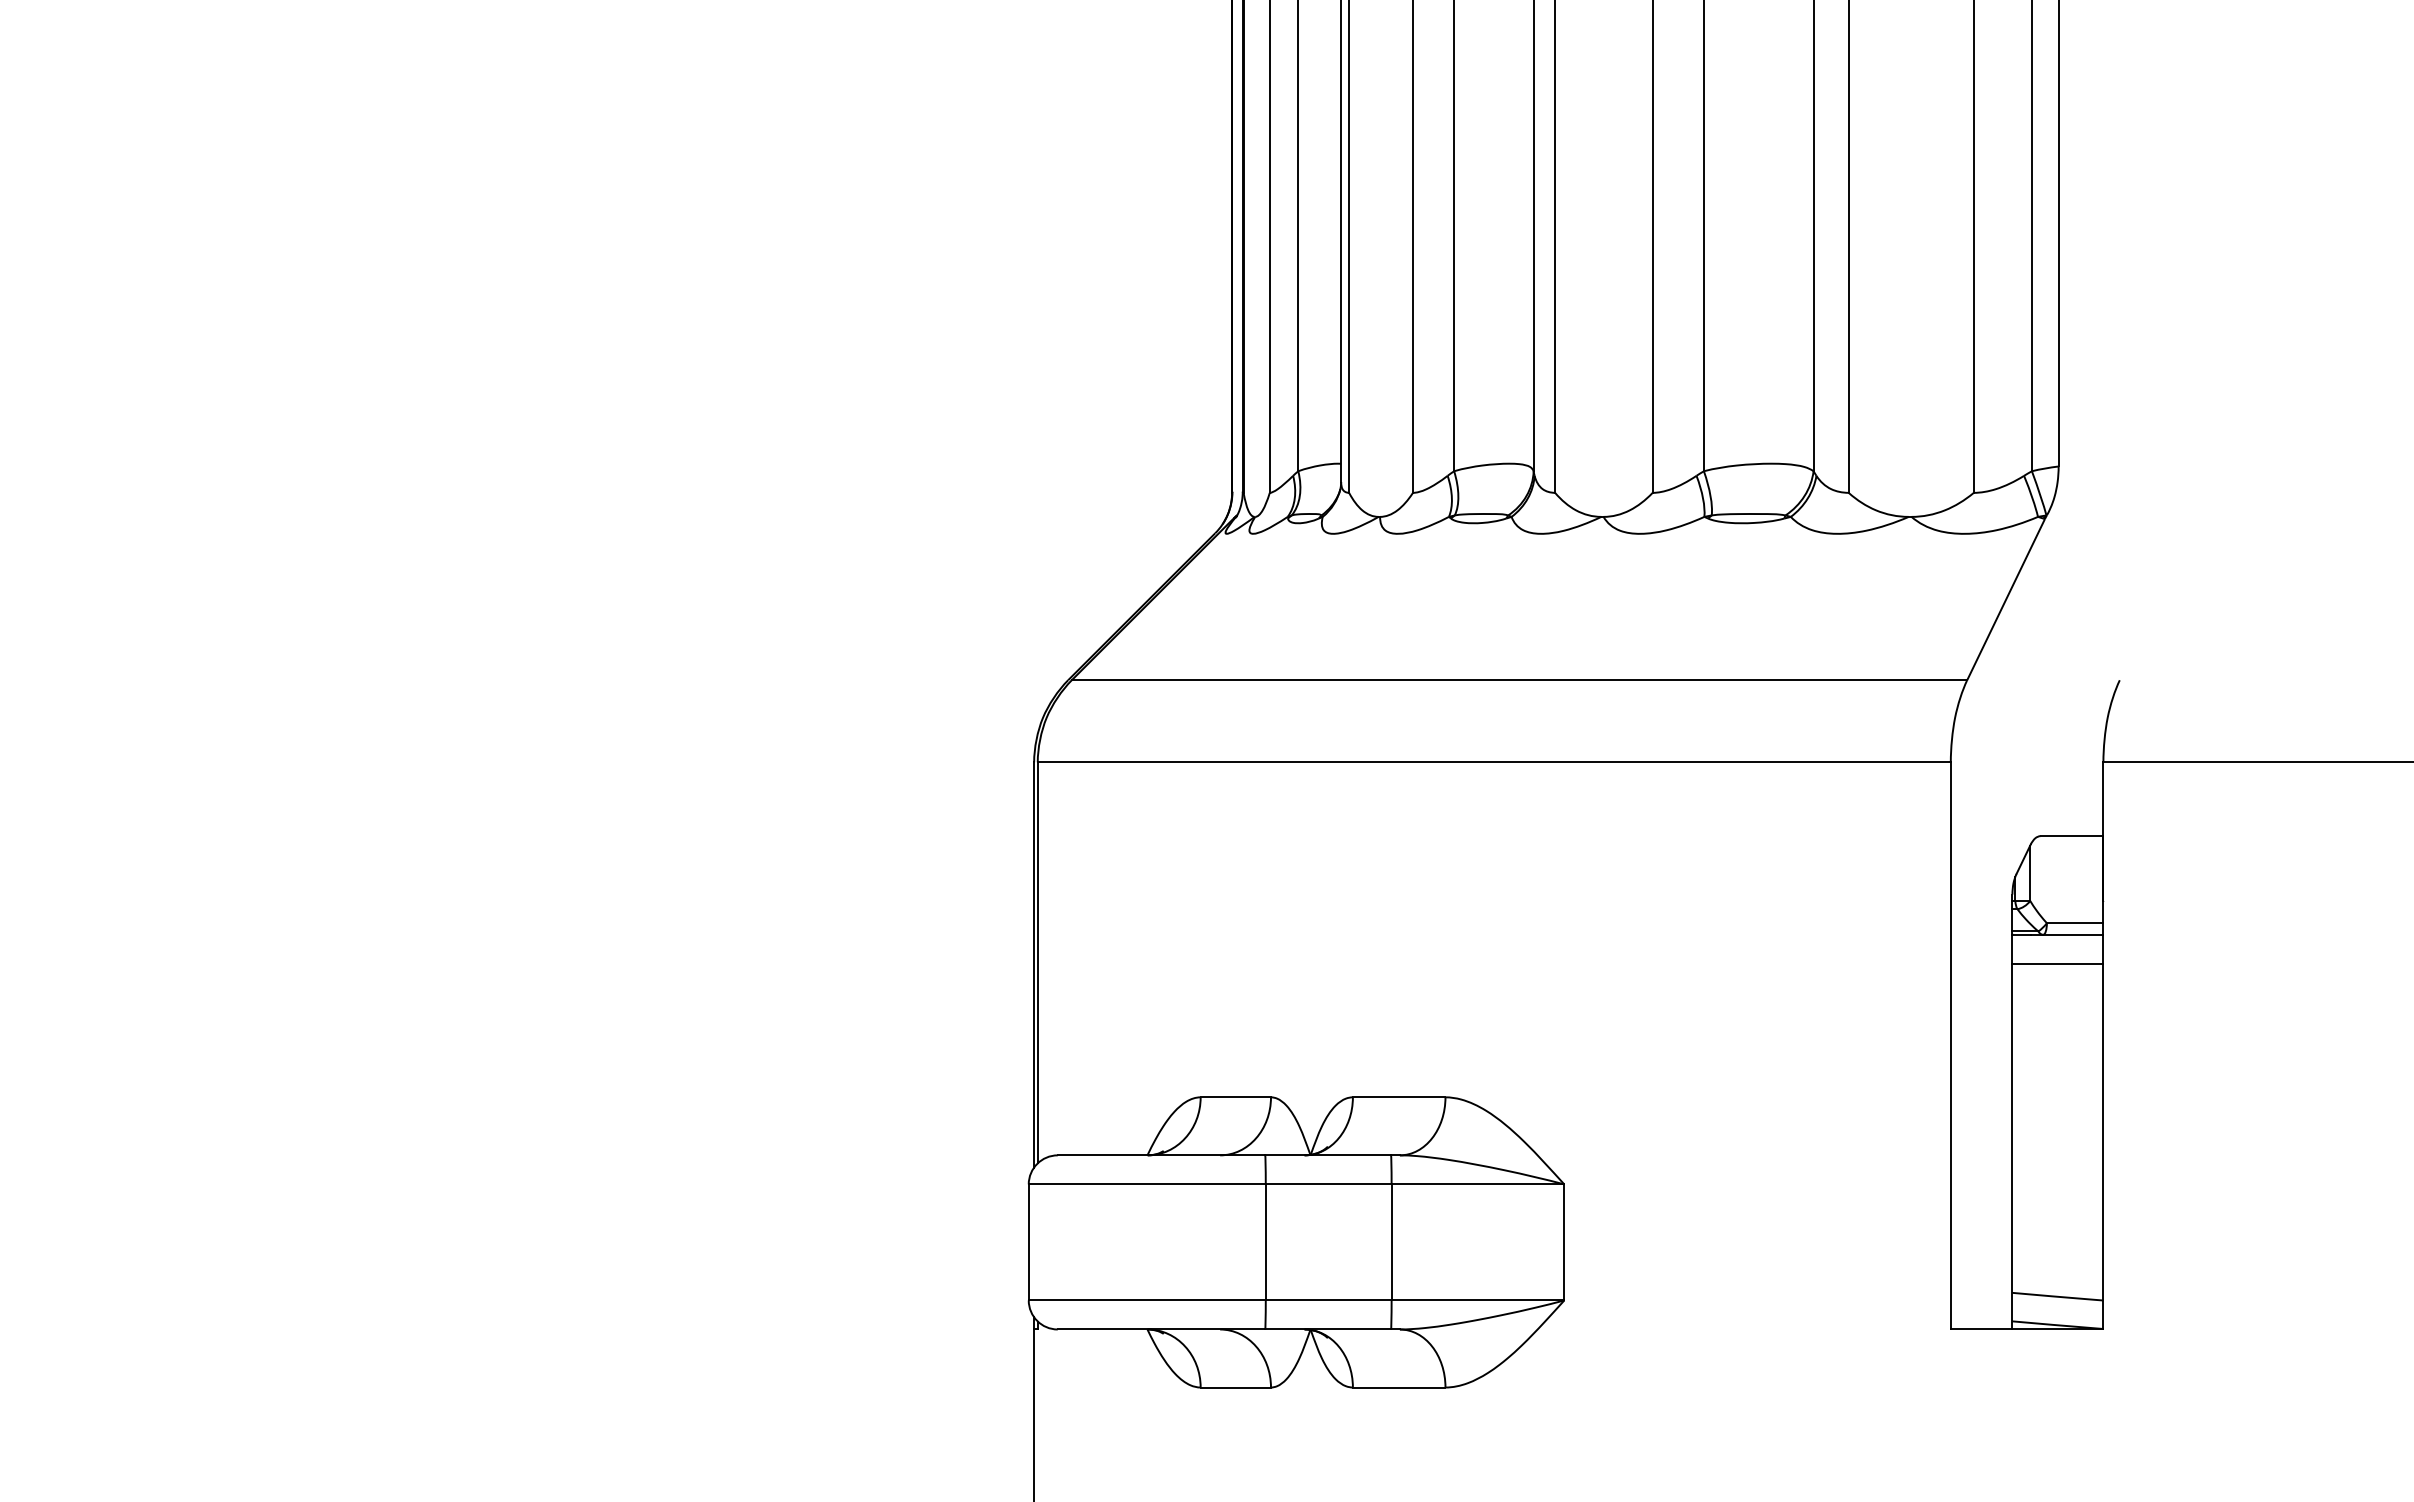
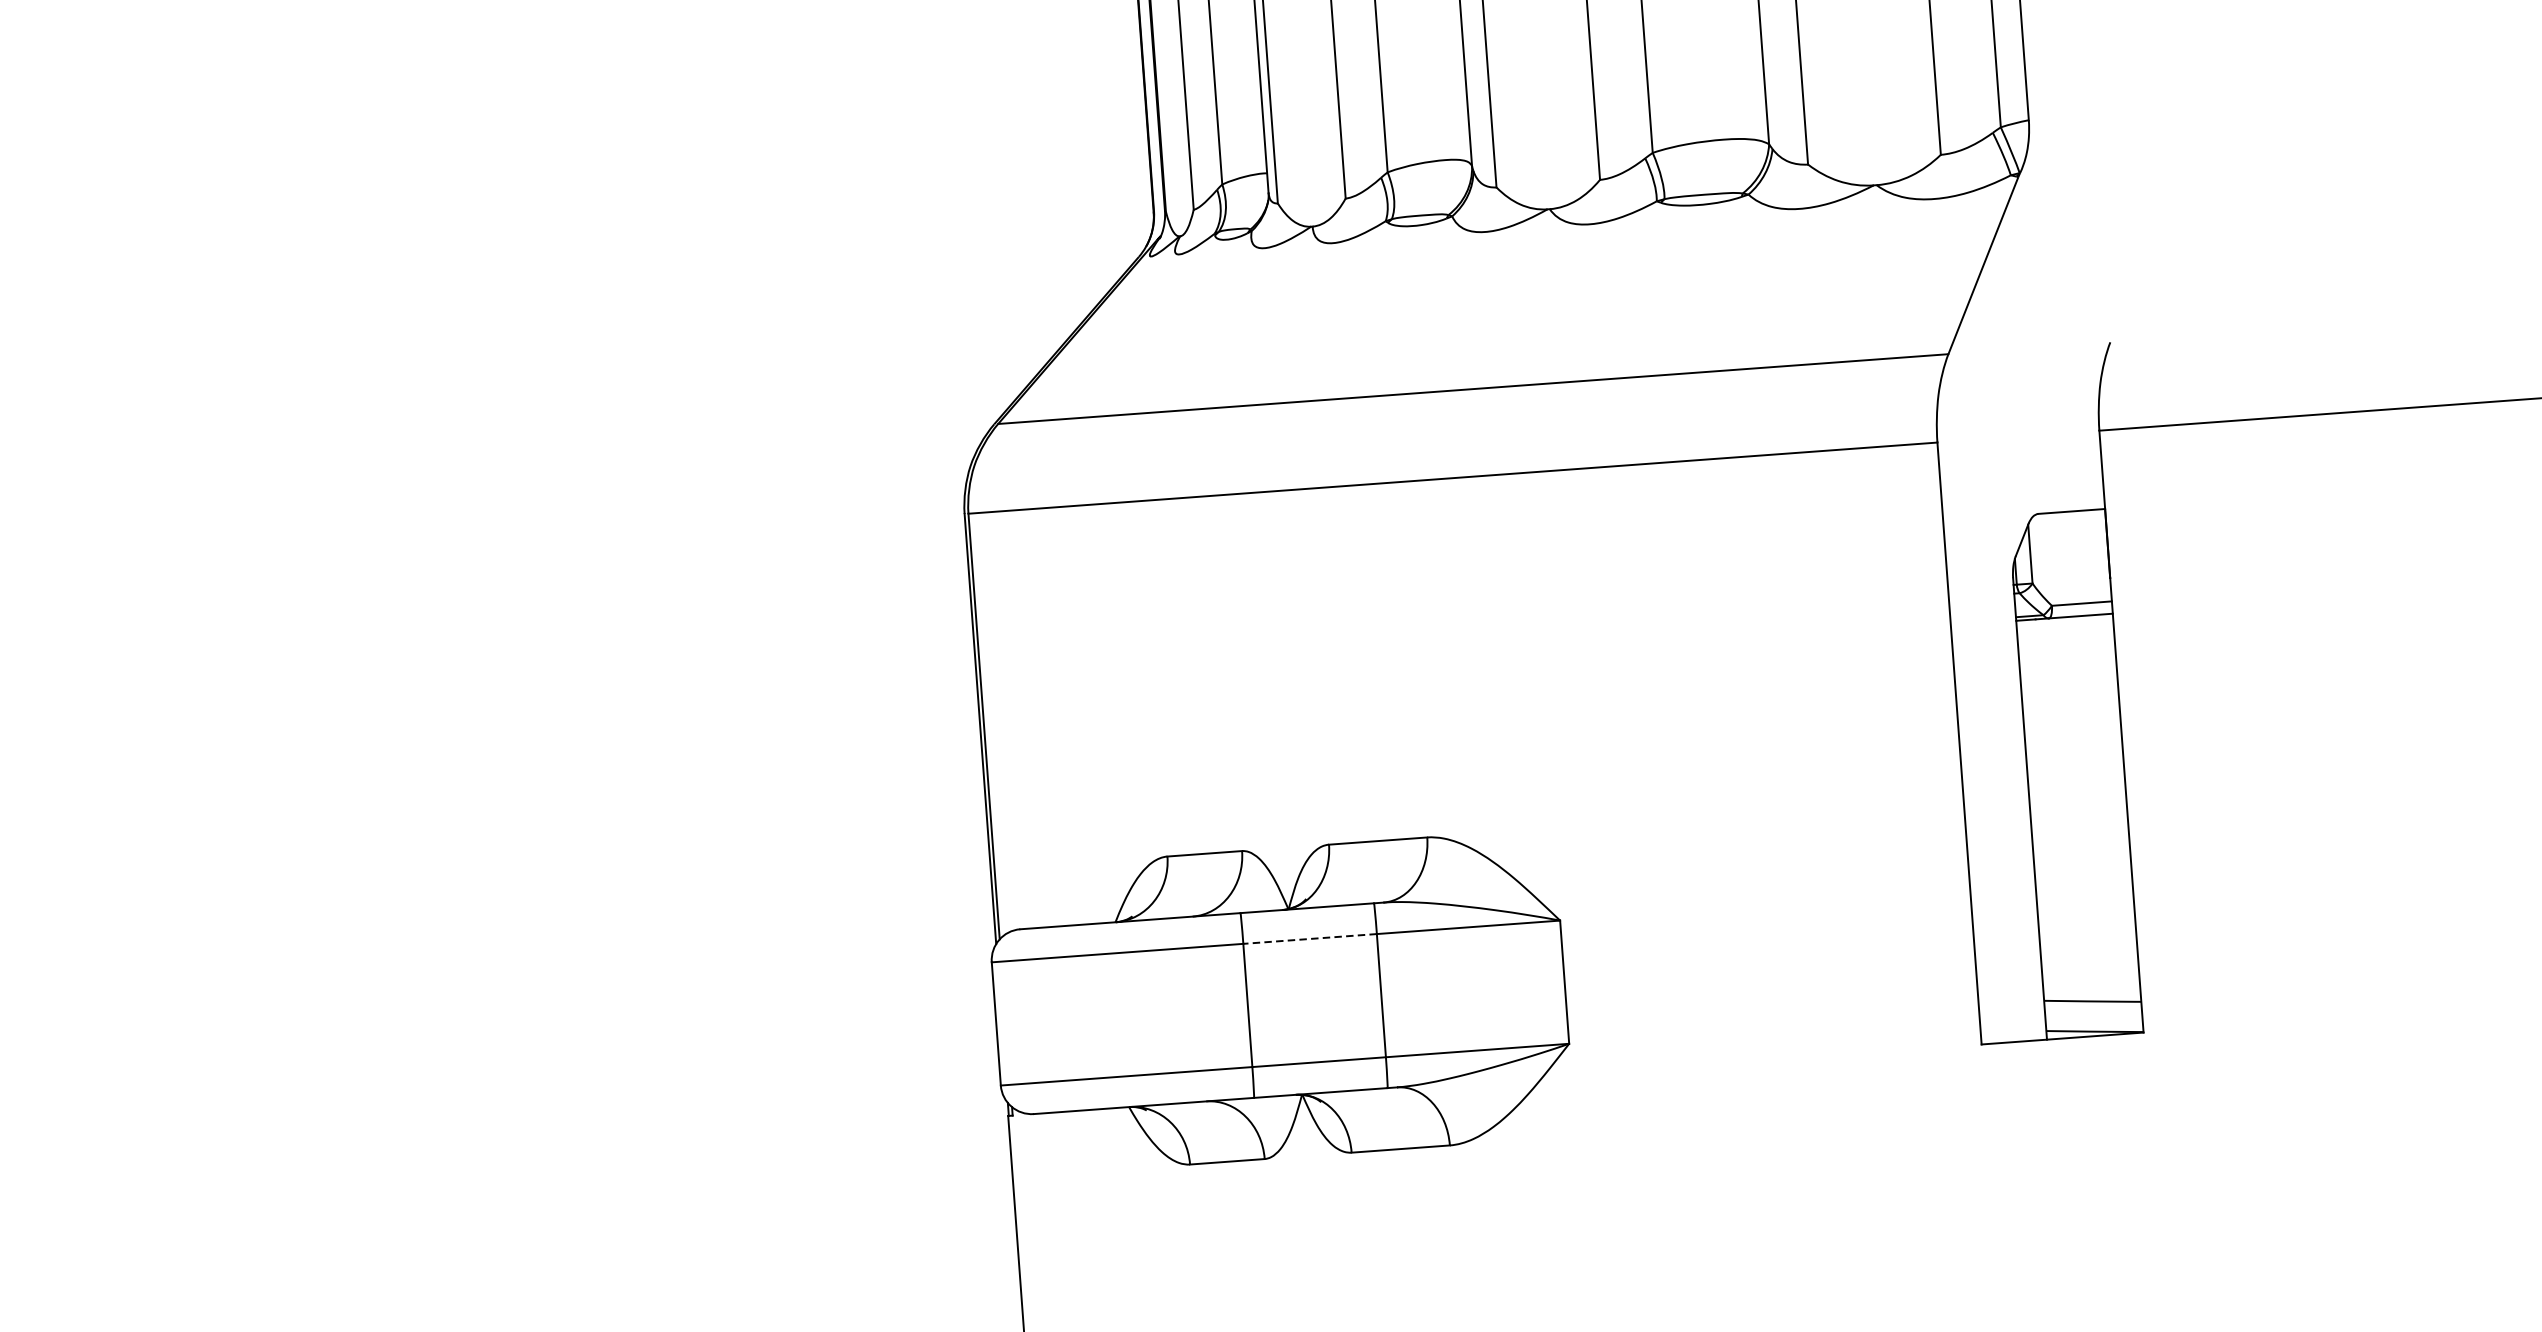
line: (2057, 963) -> (2066, 647), removed
line: (1328, 1184) -> (1309, 939), solid -> dashed

